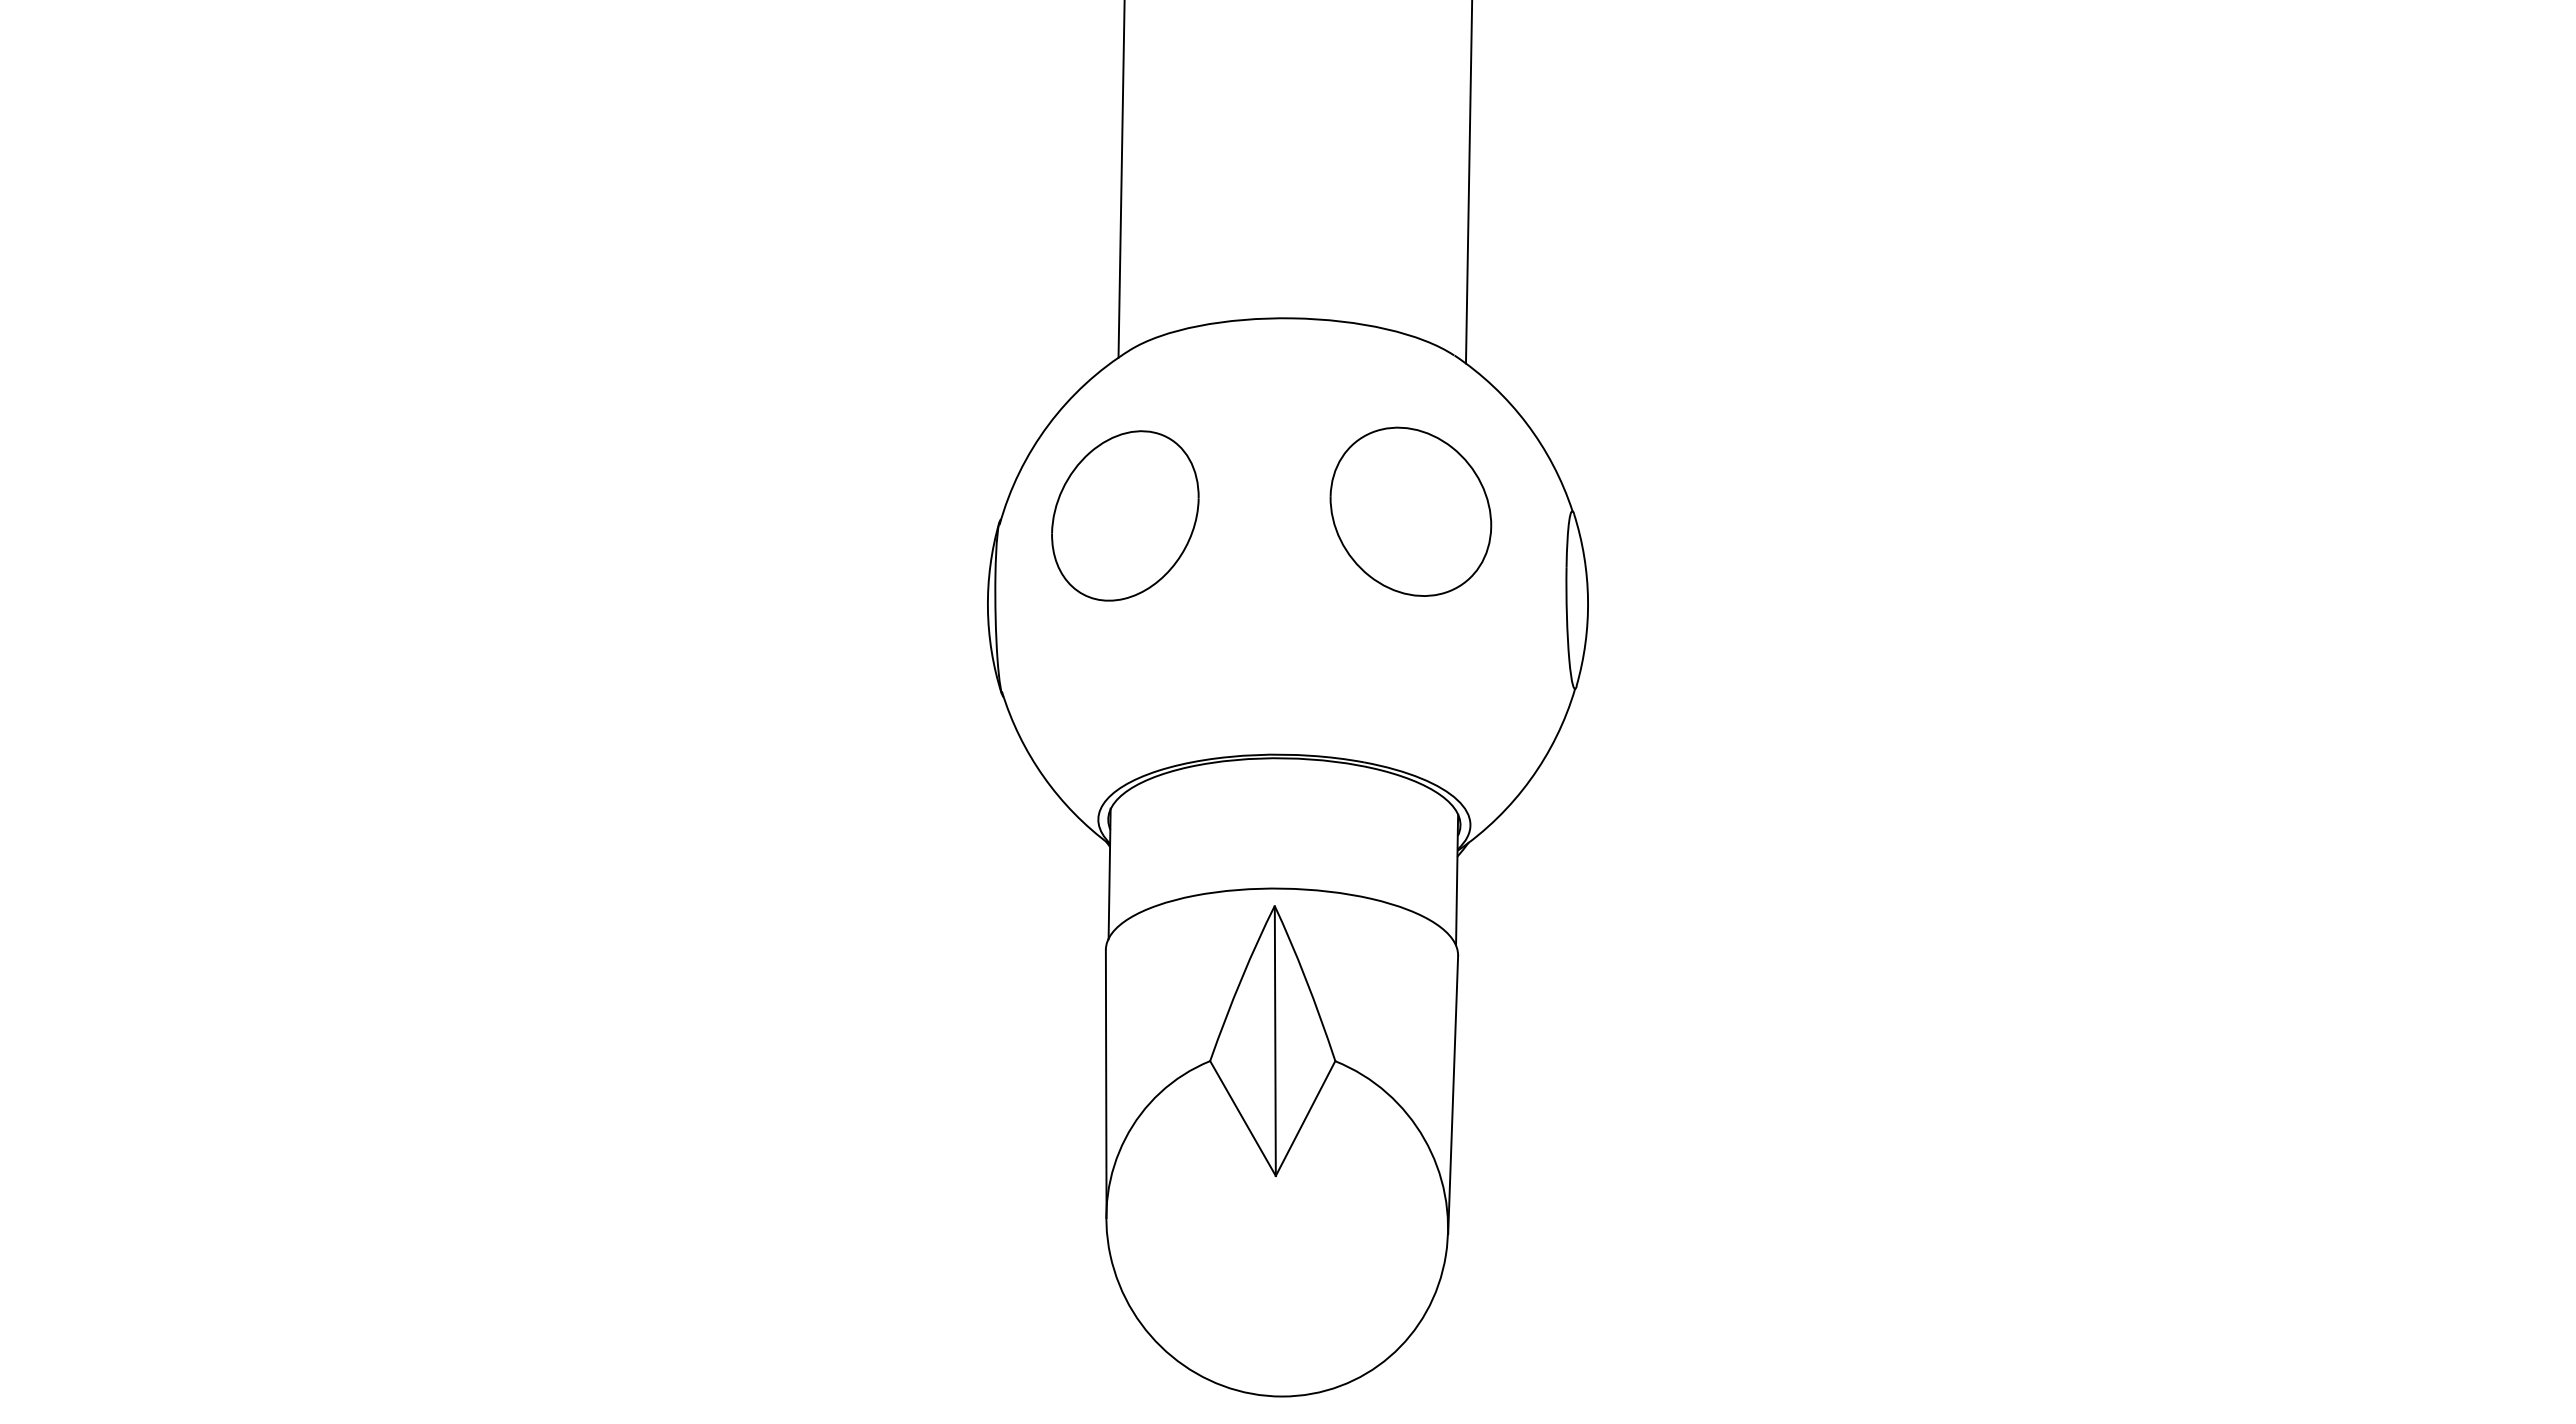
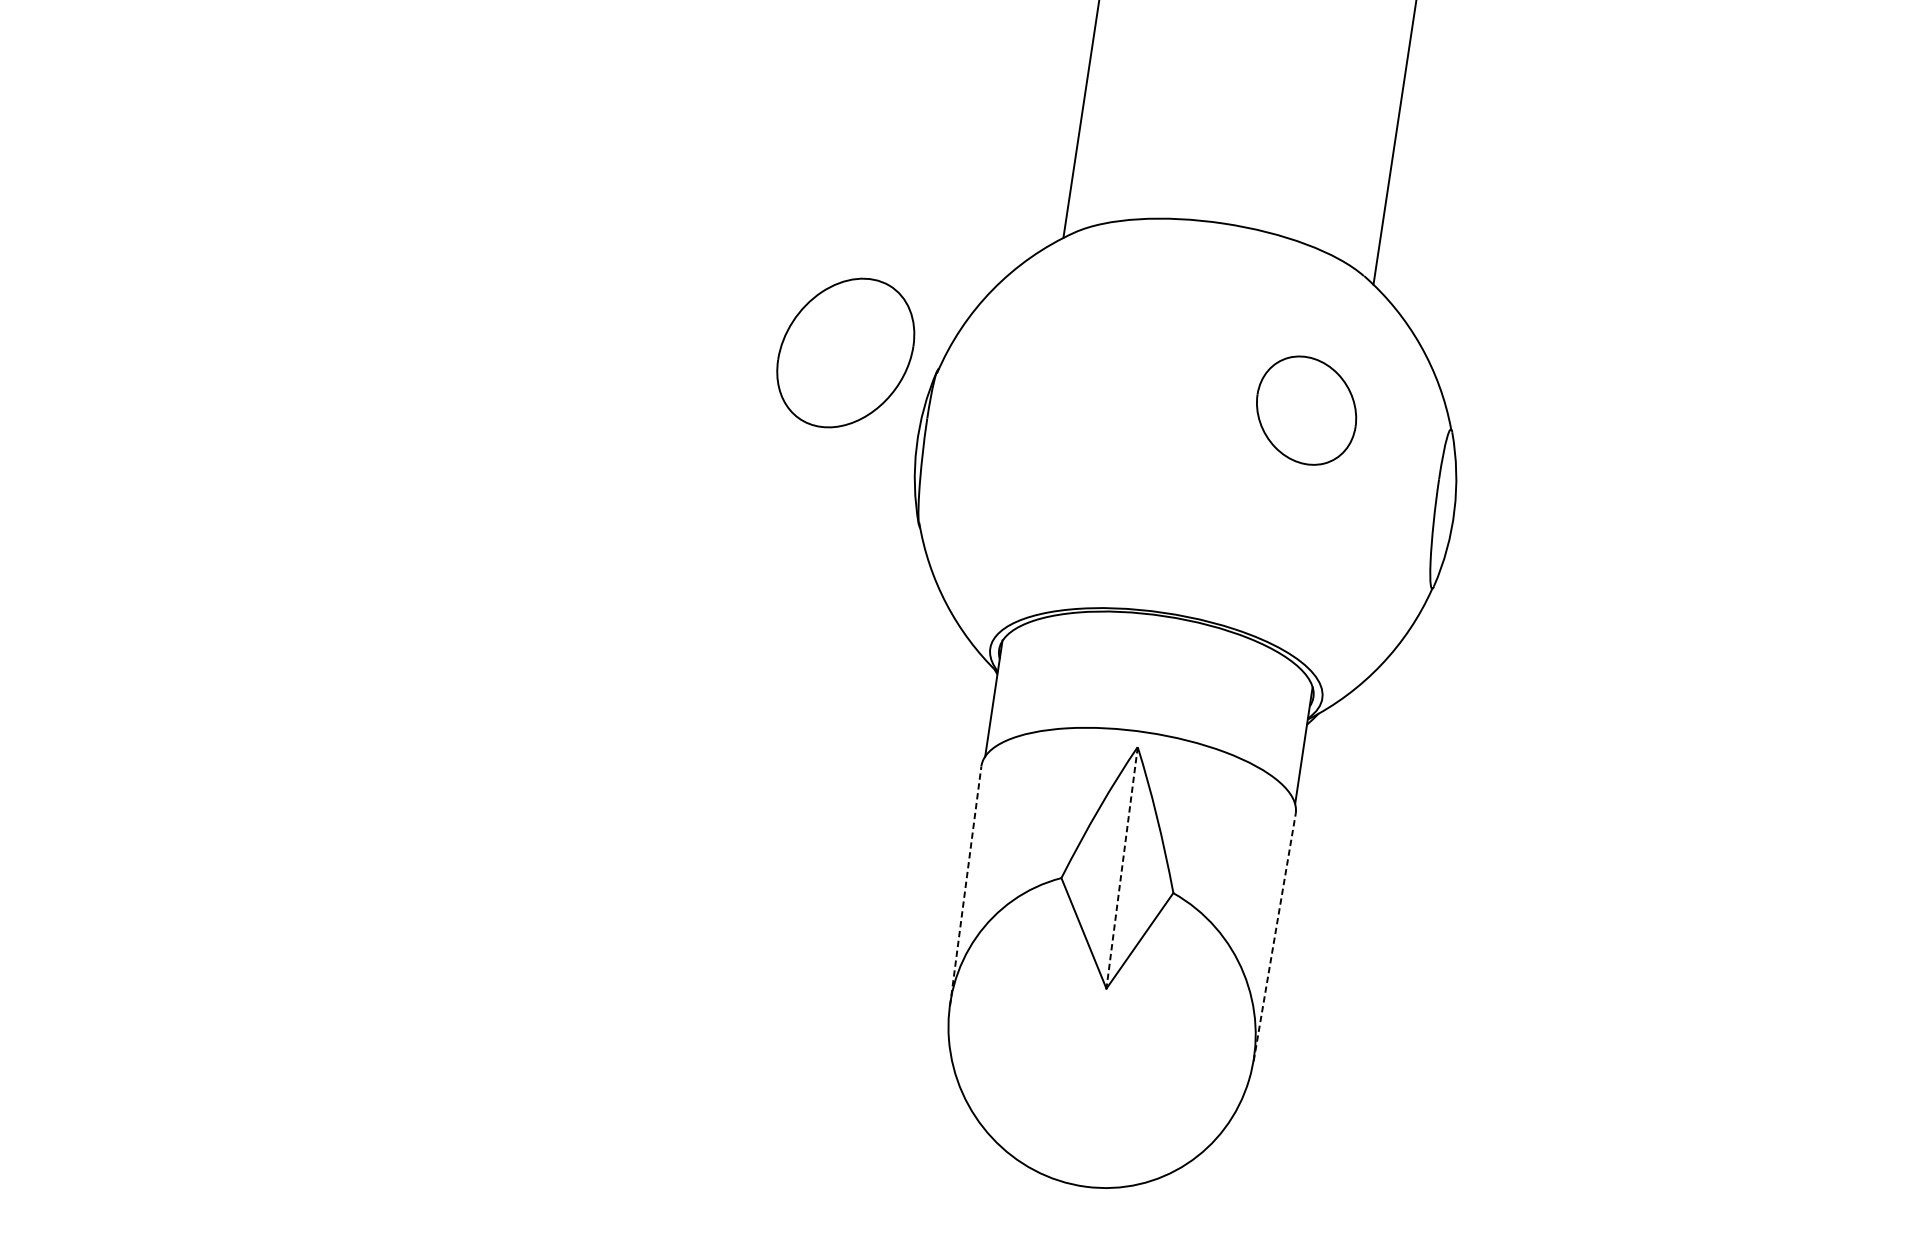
part: (1410, 511) -> (1306, 410), size x0.7
part: (1125, 515) -> (845, 352), moved
line: (1275, 1041) -> (1122, 868), solid -> dashed
line: (1106, 1084) -> (965, 886), solid -> dashed
line: (1453, 1094) -> (1275, 937), solid -> dashed

